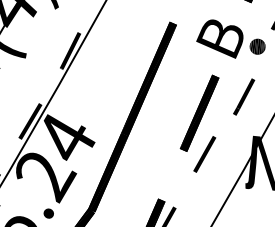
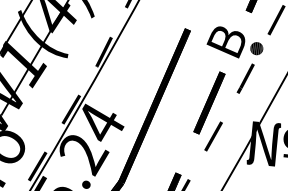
line: (243, 96) -> (245, 78), moved

